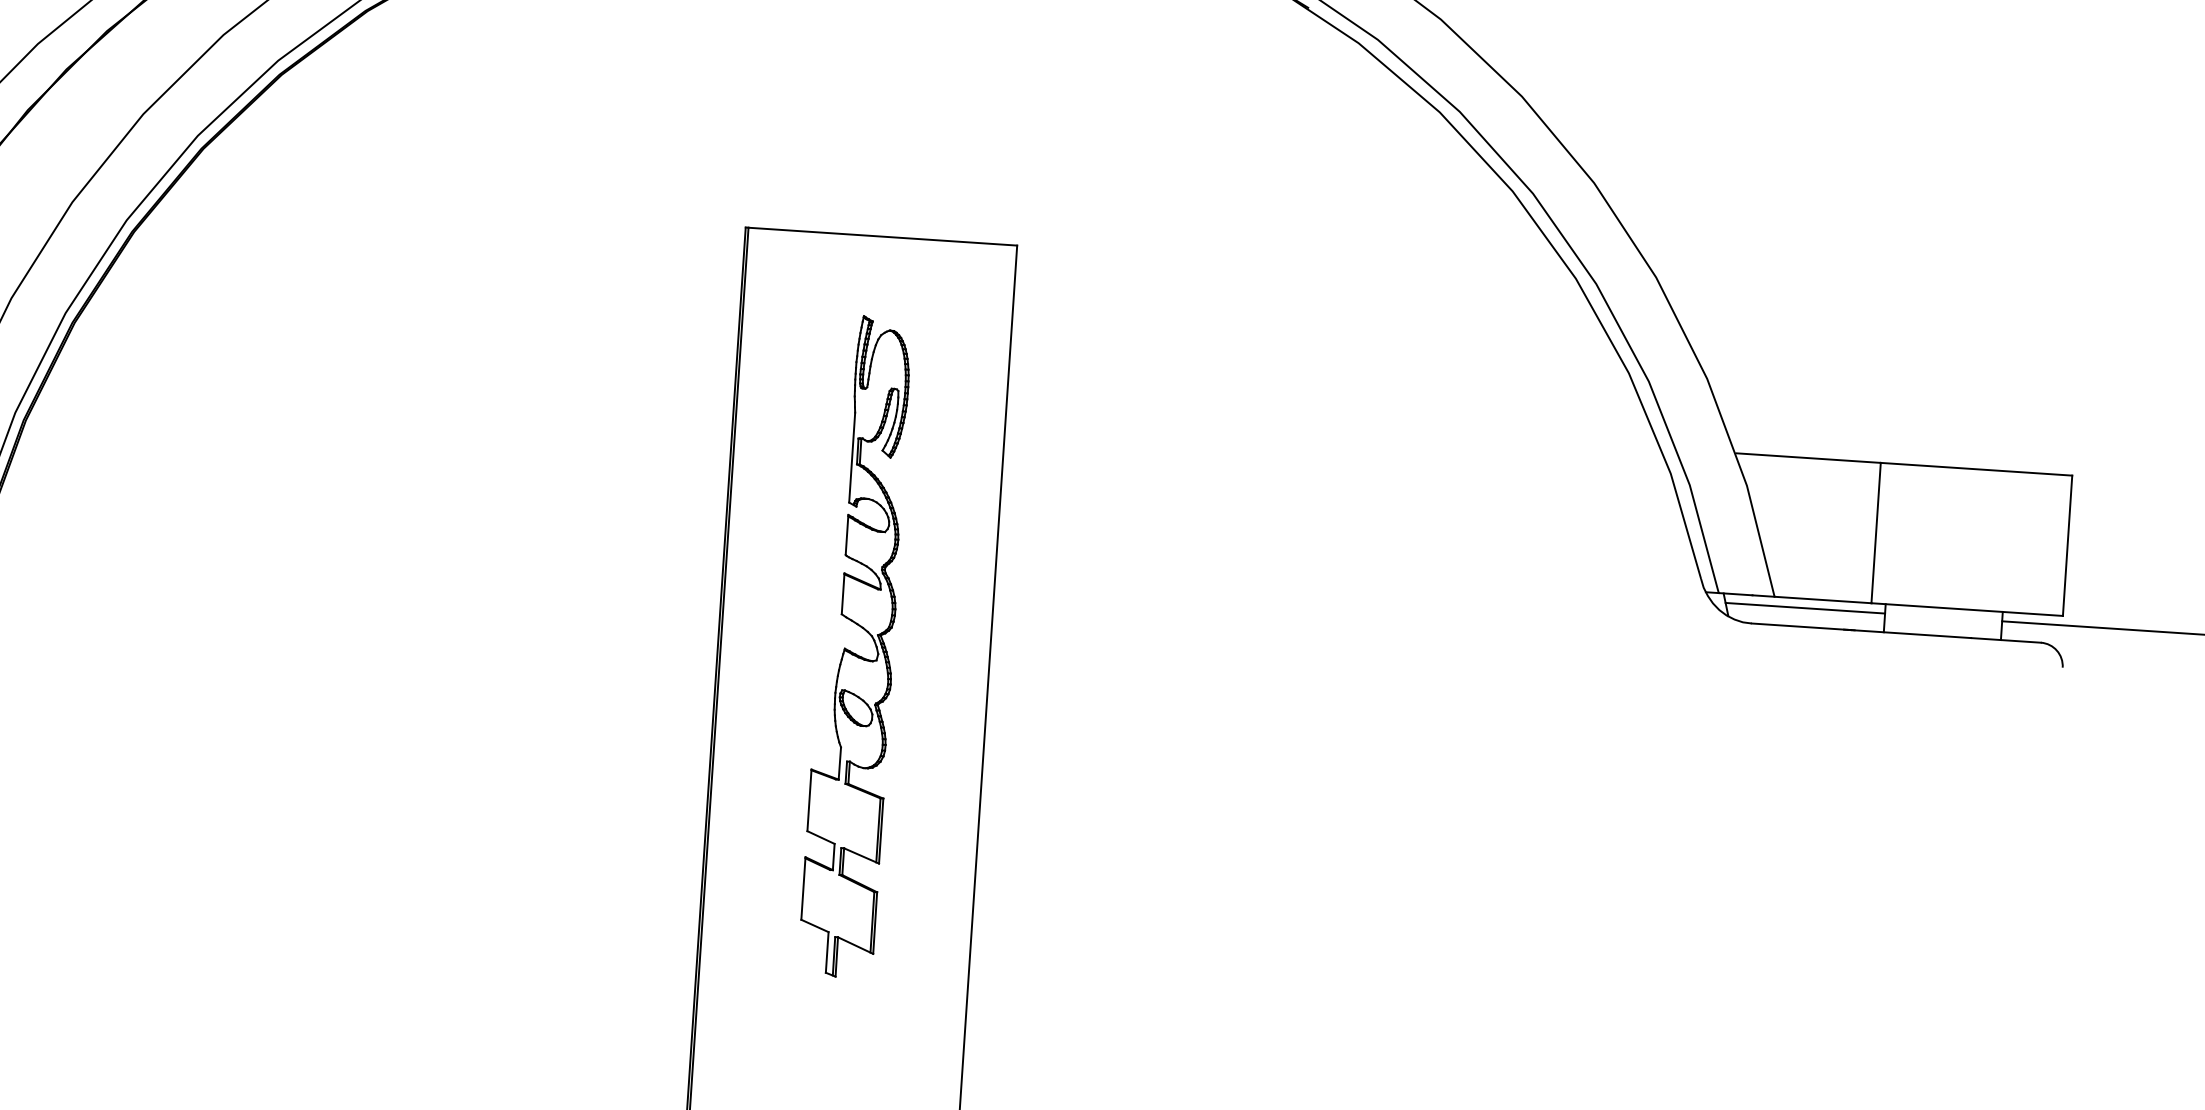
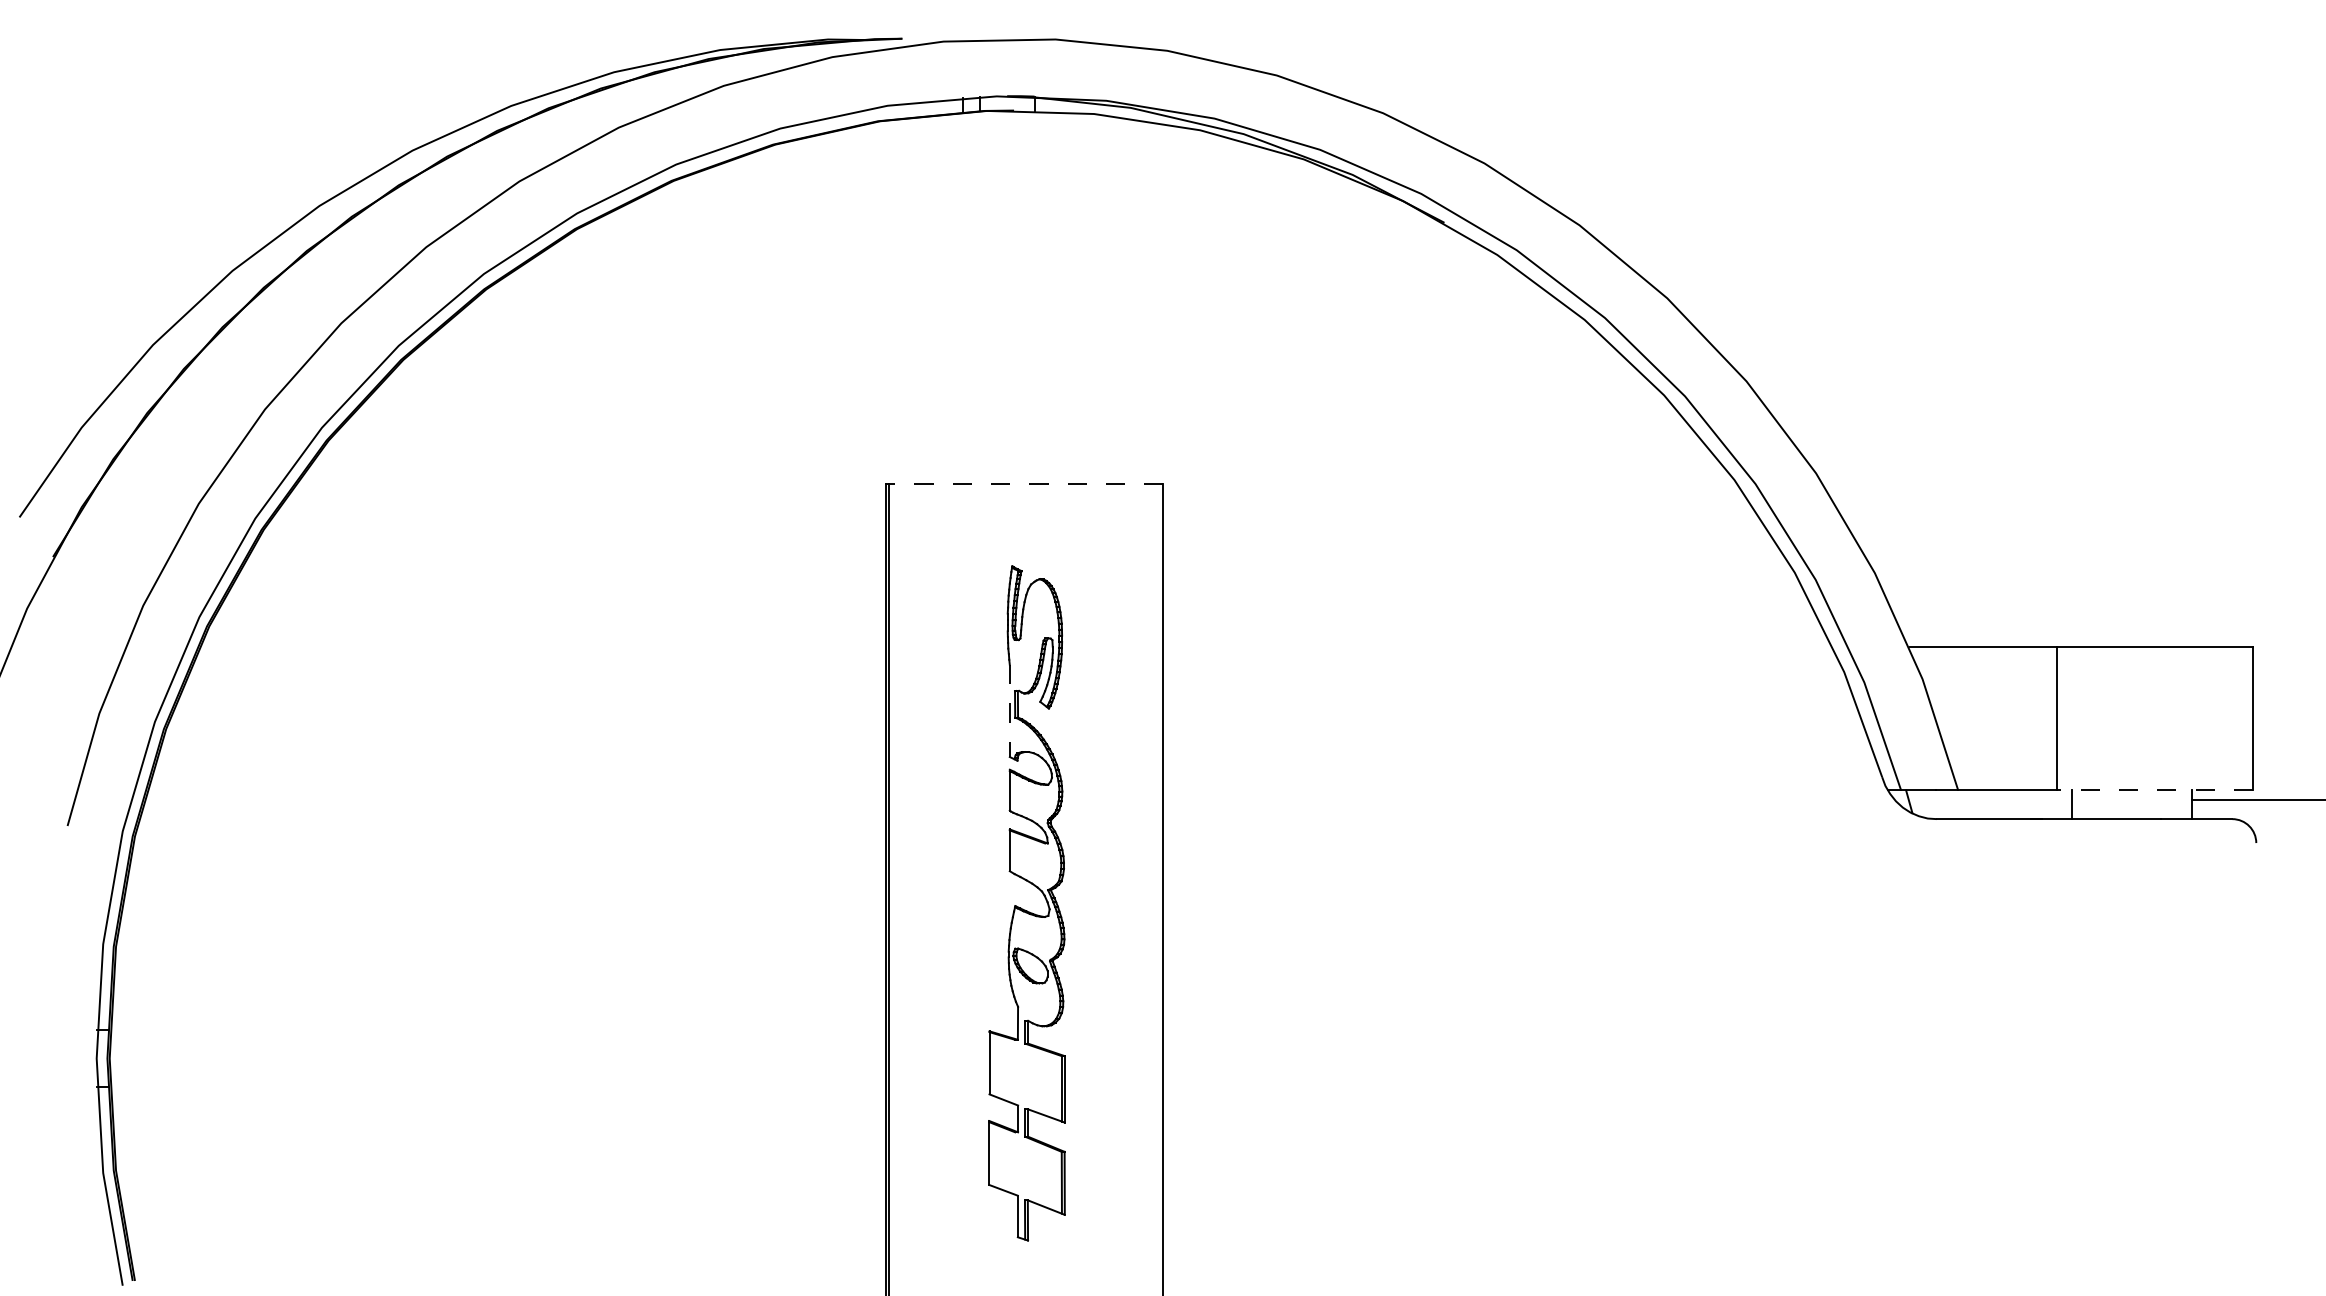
line: (882, 237) -> (1025, 484), solid -> dashed
line: (851, 458) -> (1009, 711), solid -> dashed
line: (1804, 607) -> (1989, 799), removed
line: (1967, 609) -> (2155, 790), solid -> dashed

